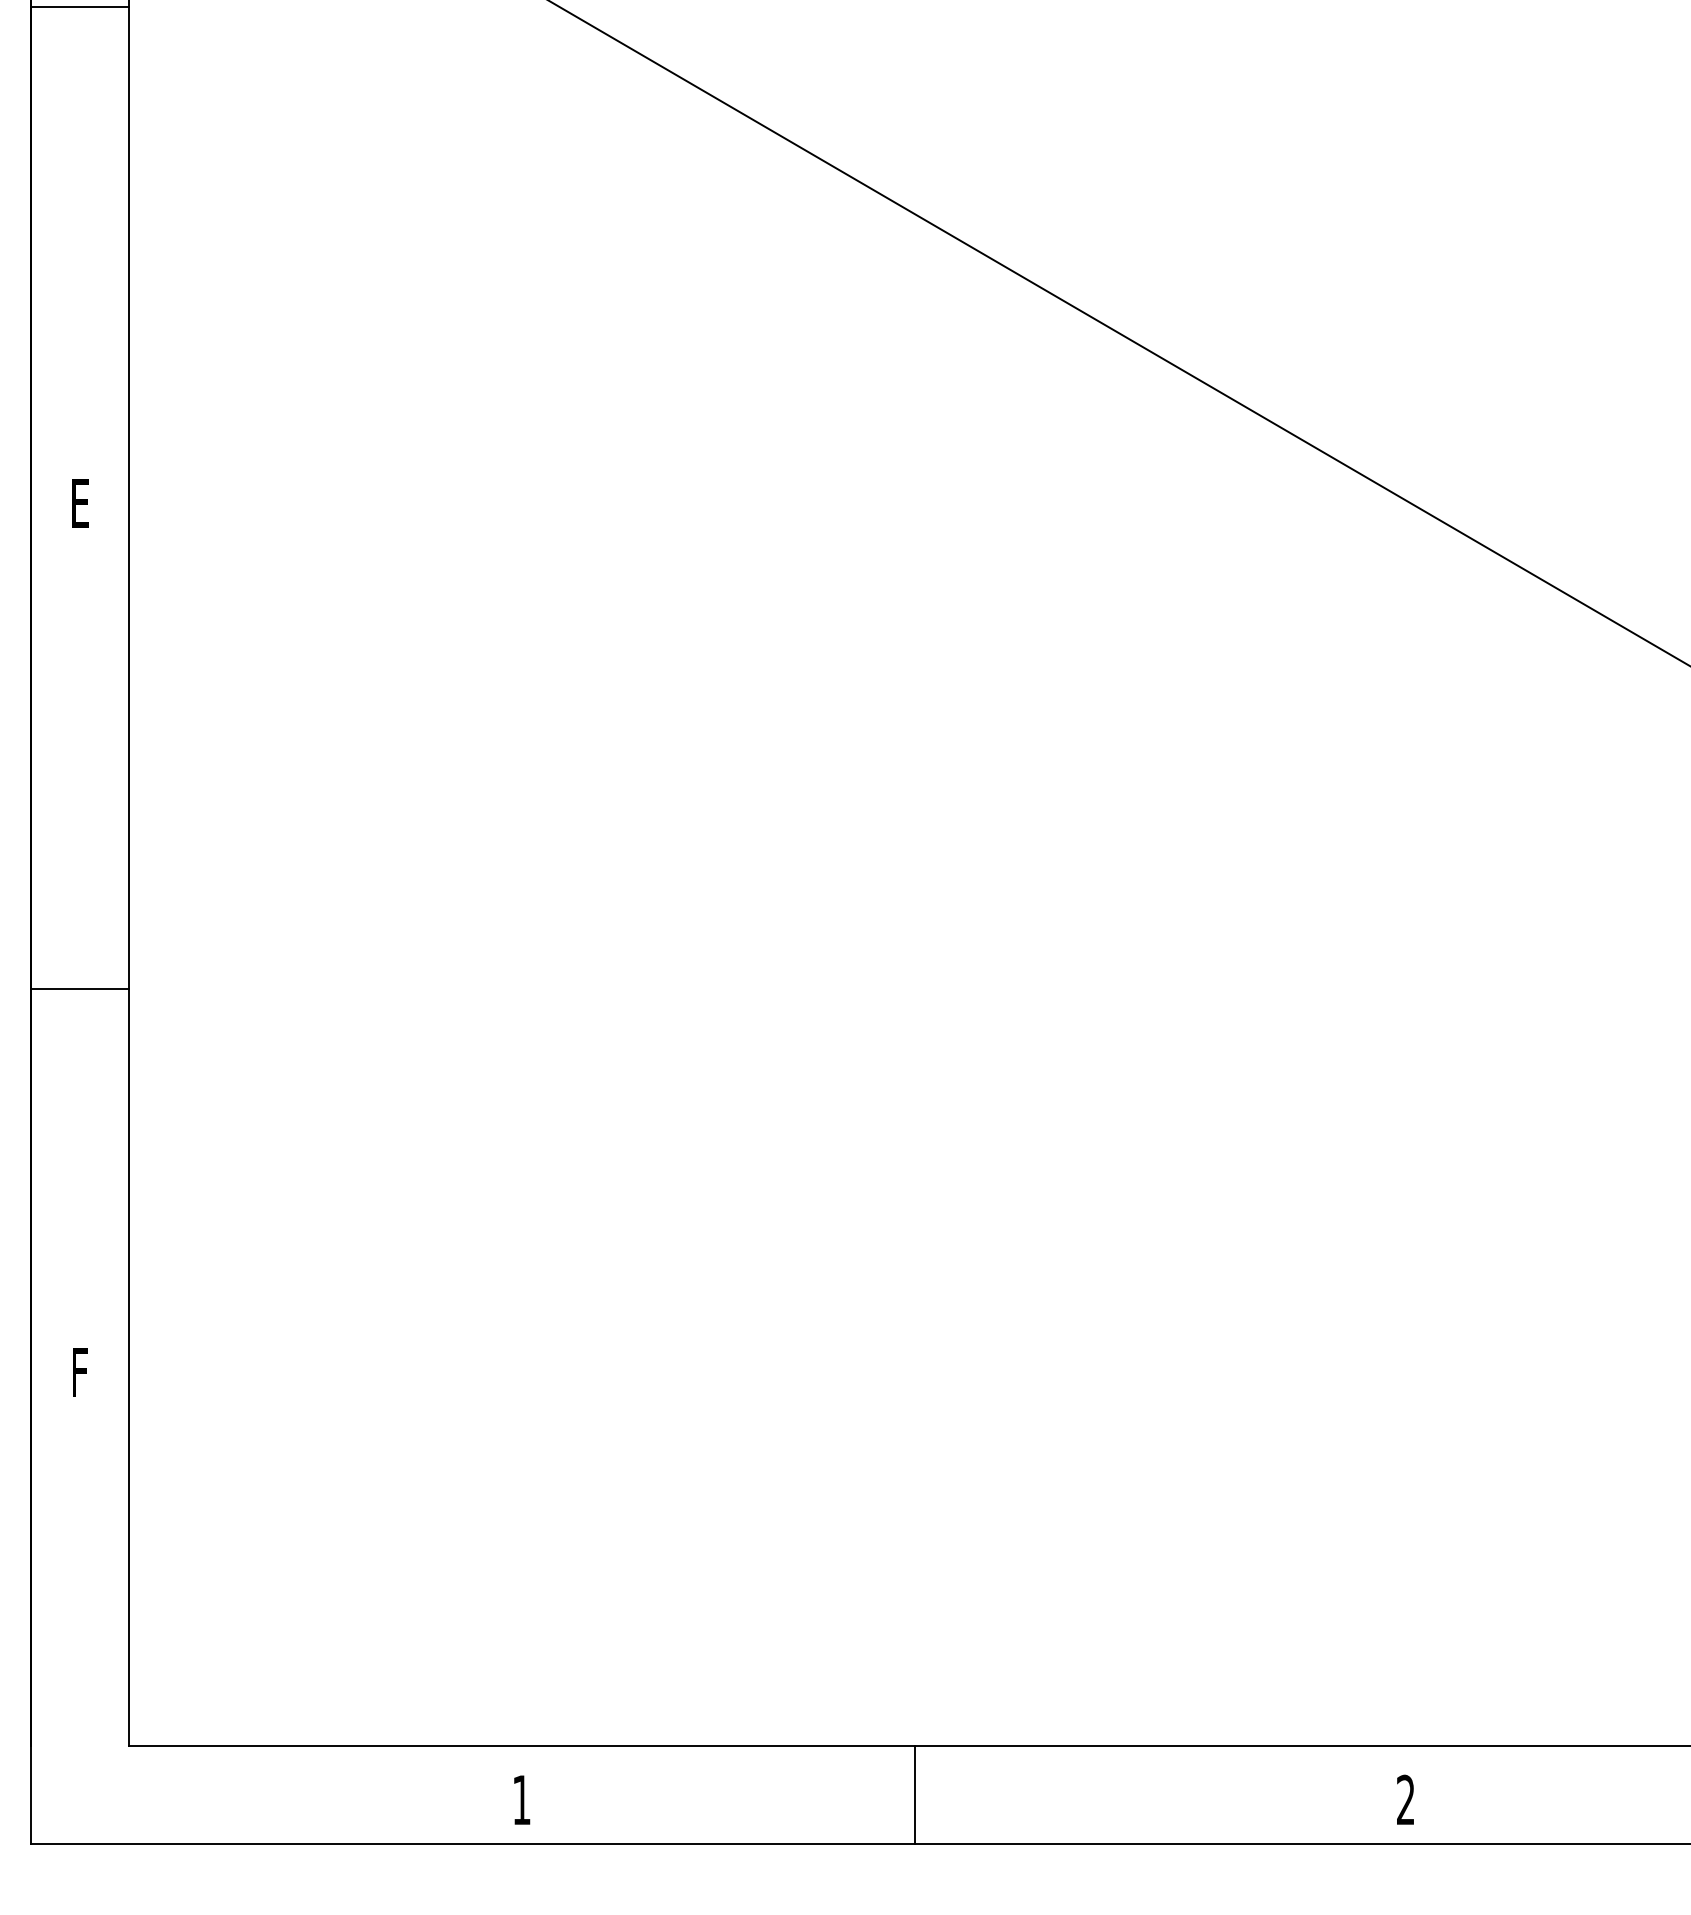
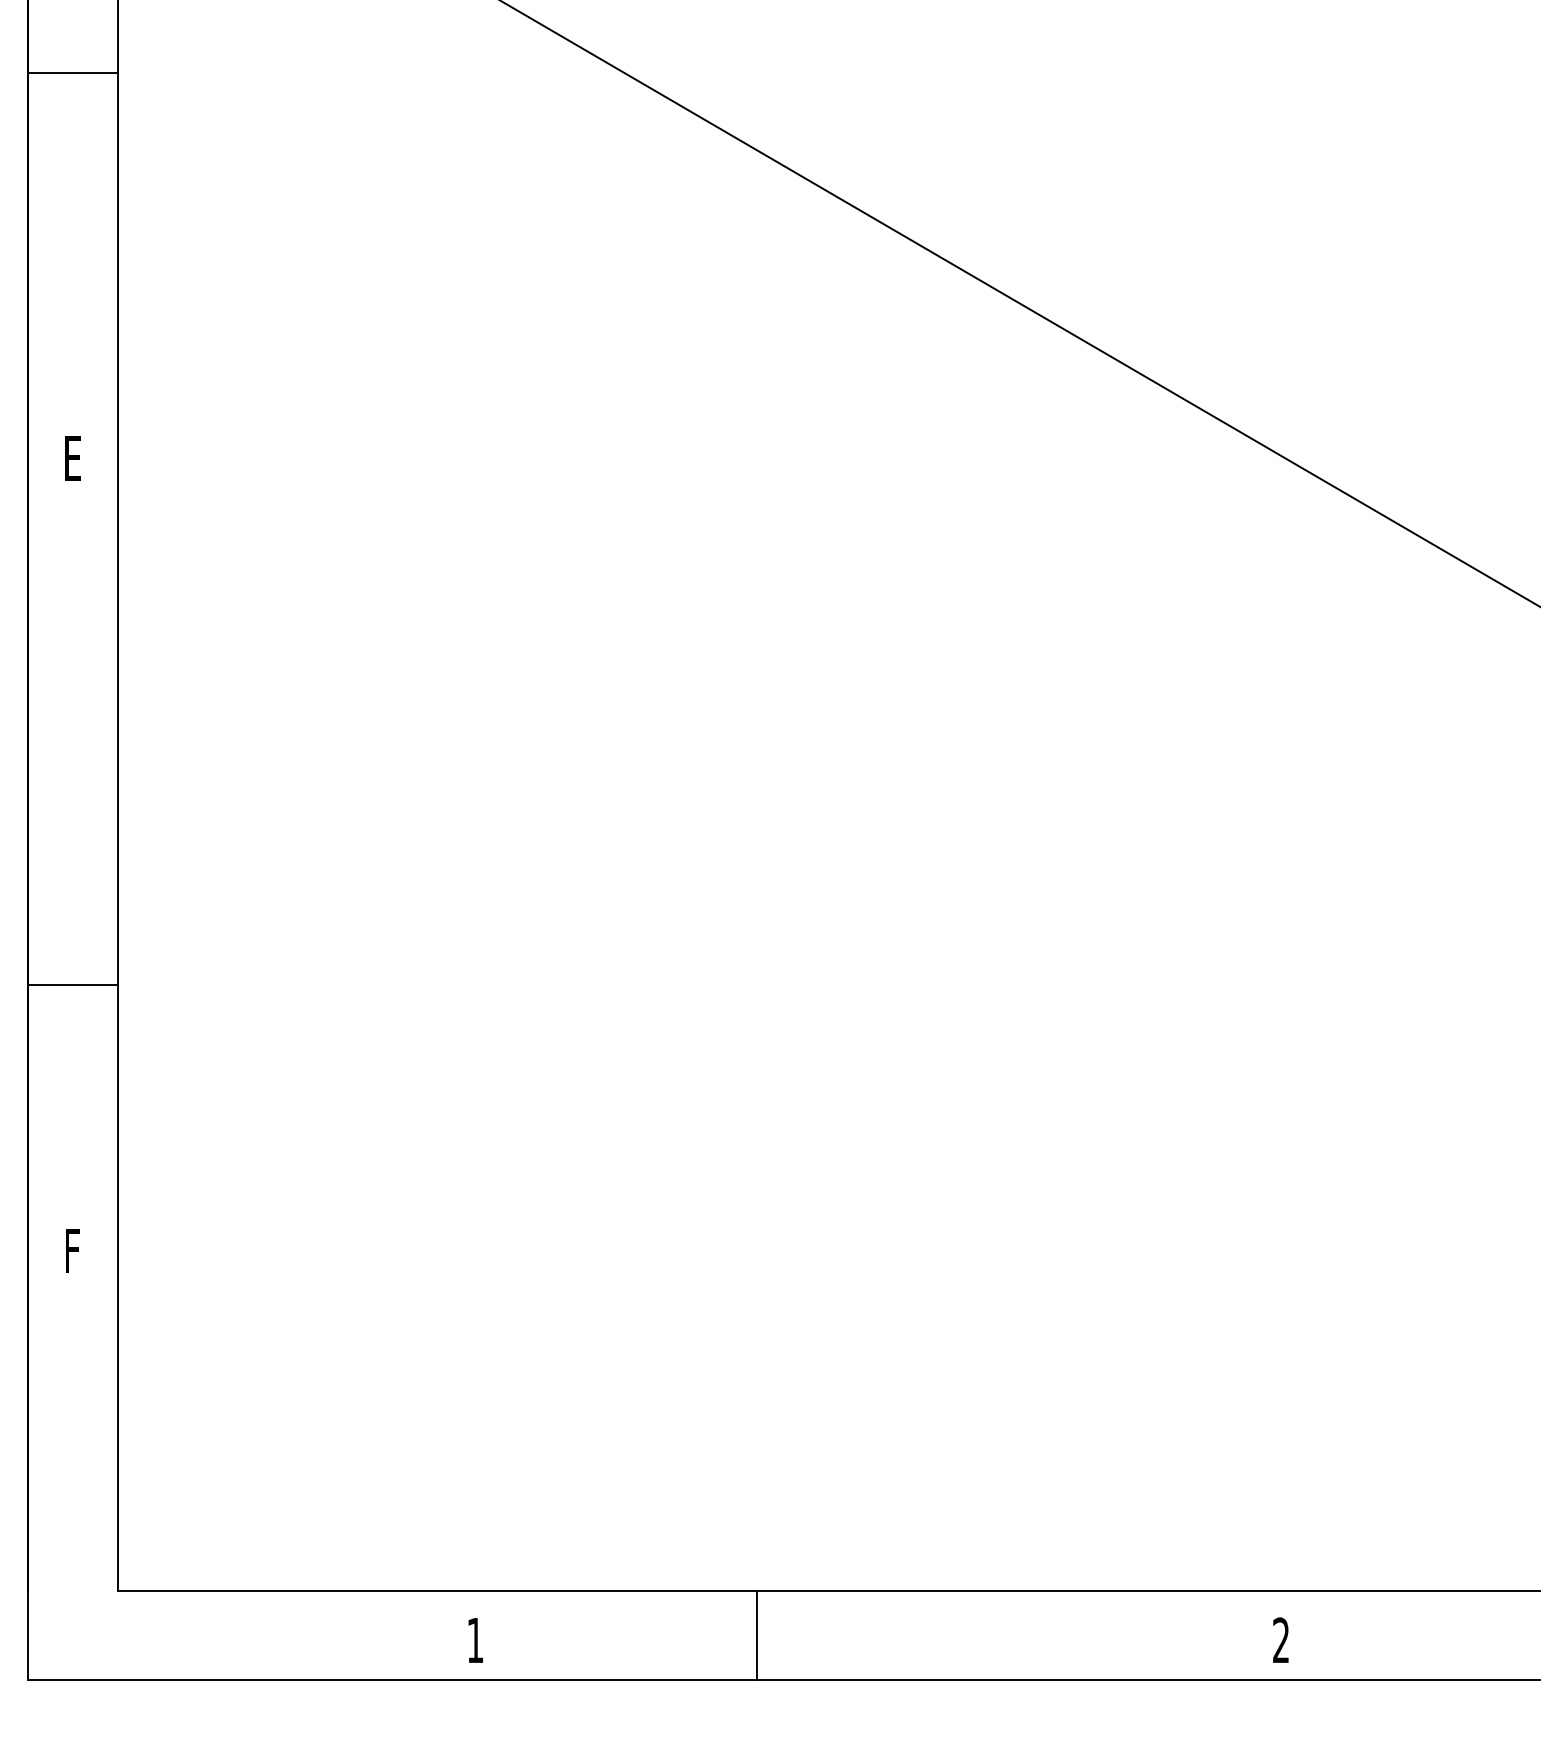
line: (79, 7) -> (72, 73), moved
line: (79, 989) -> (72, 985), moved
line: (914, 1794) -> (756, 1635), moved

